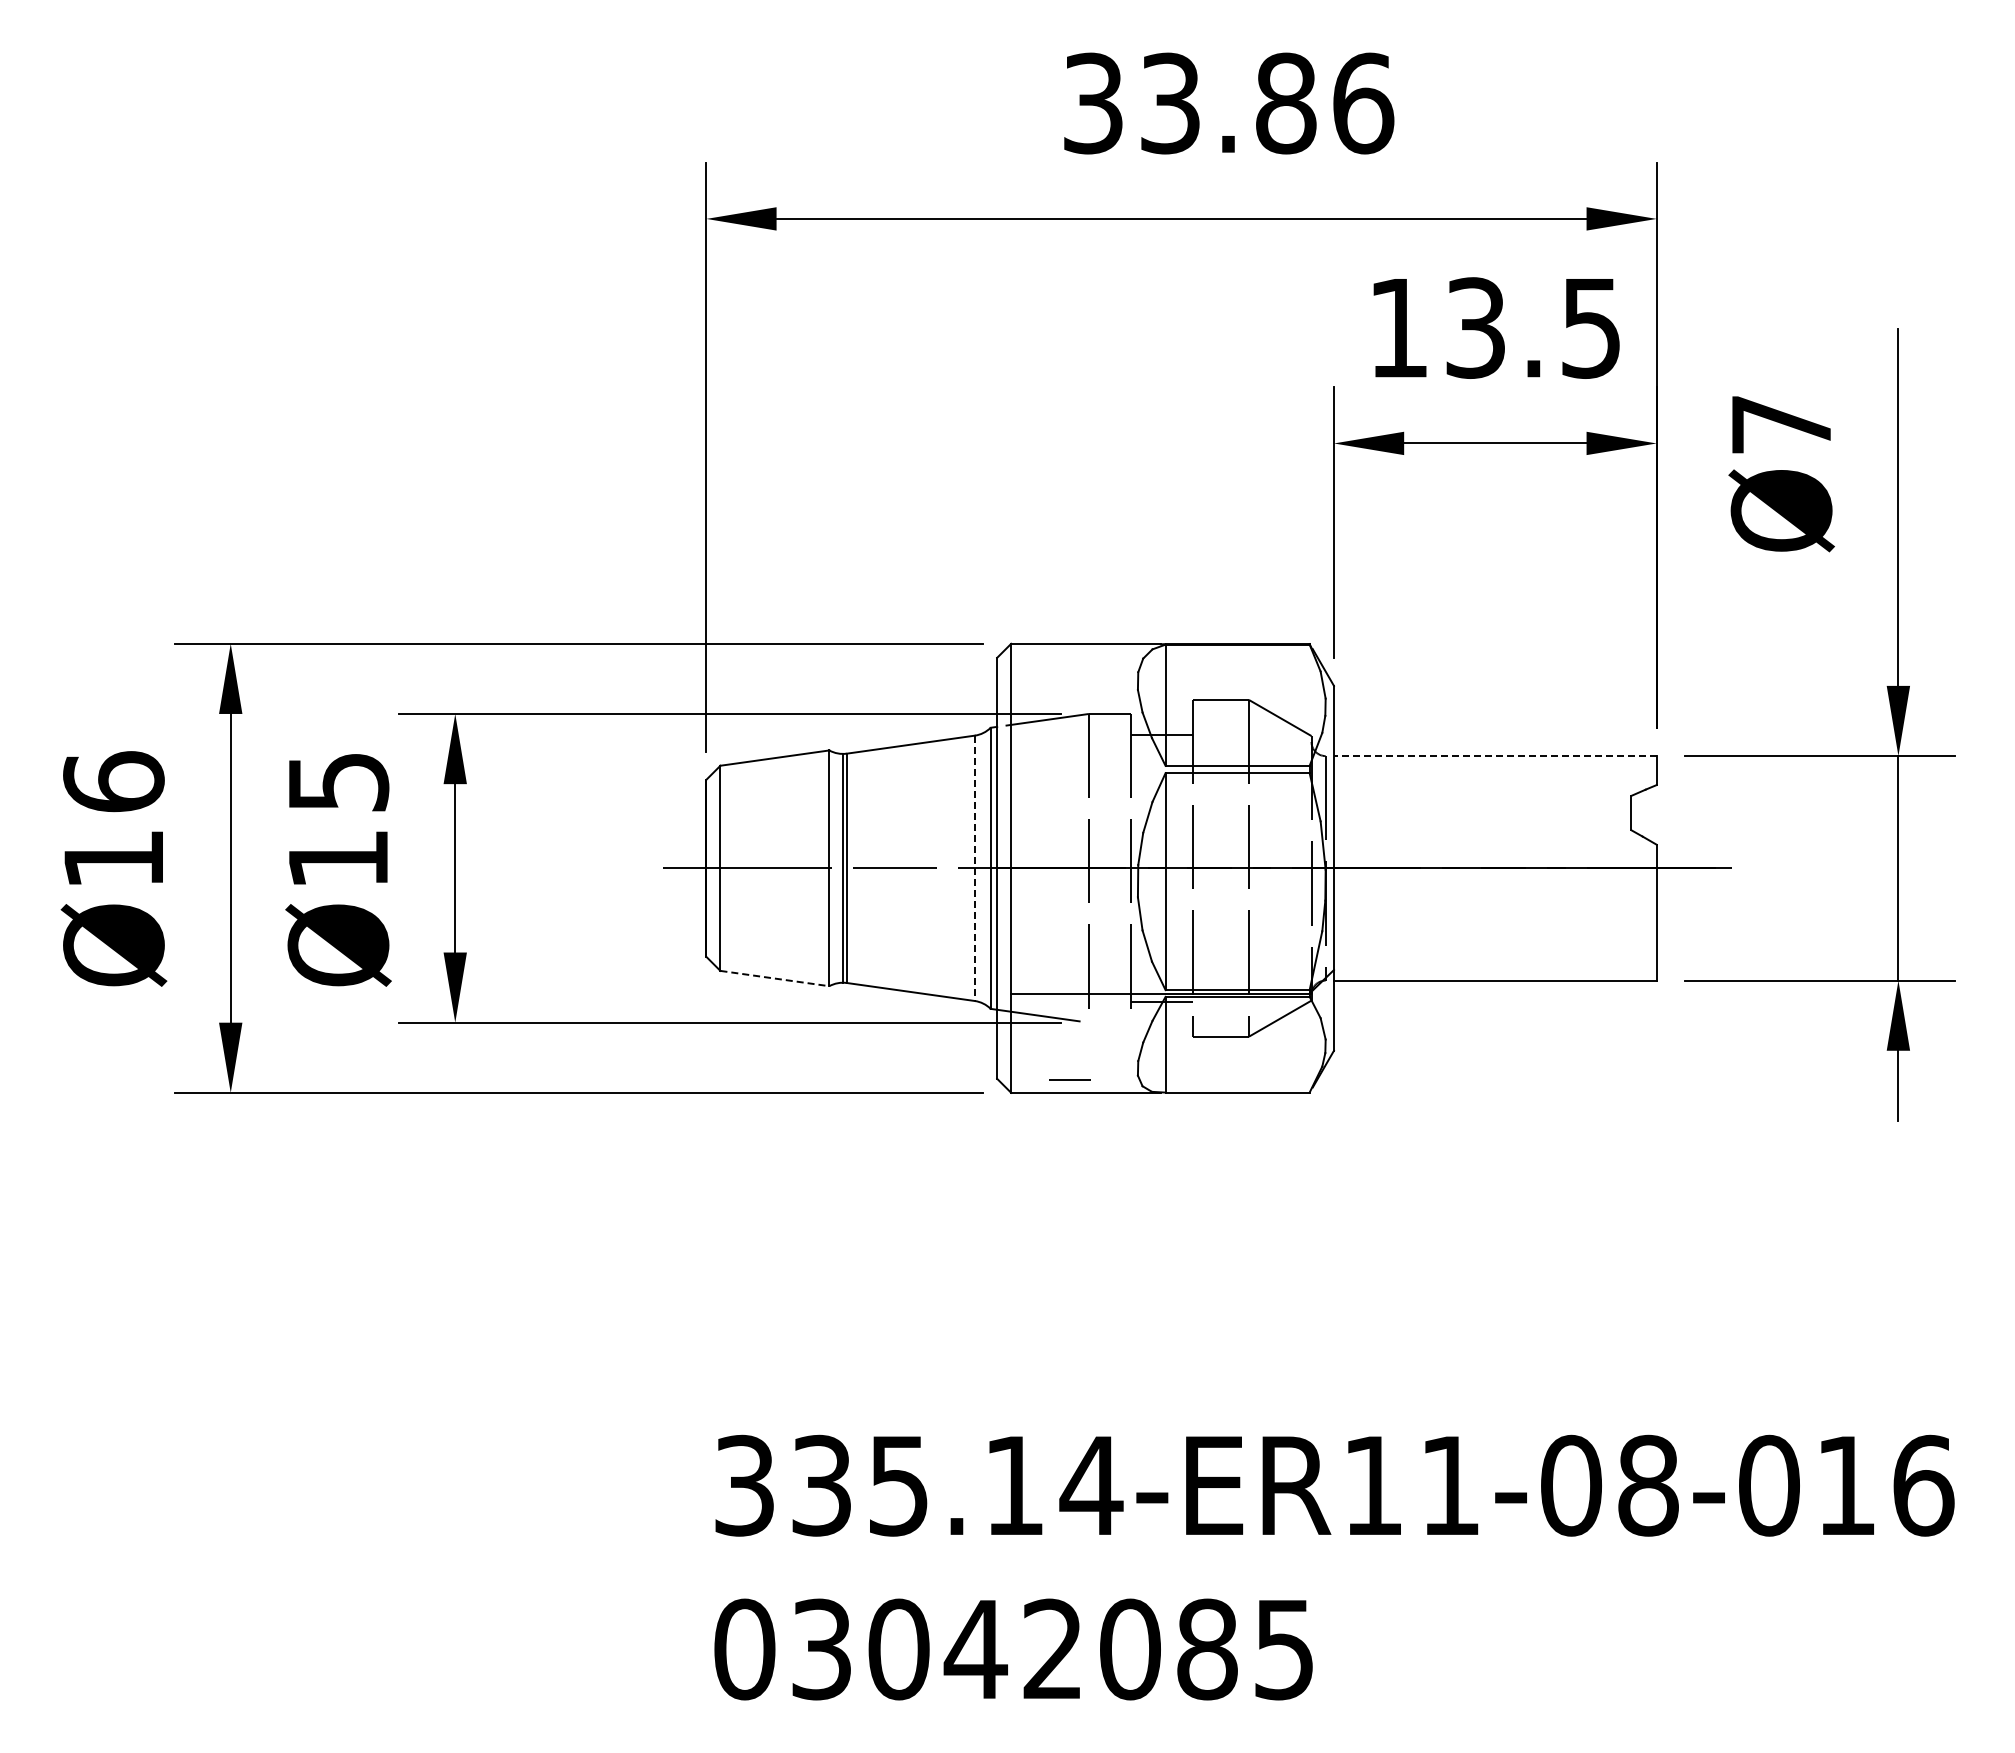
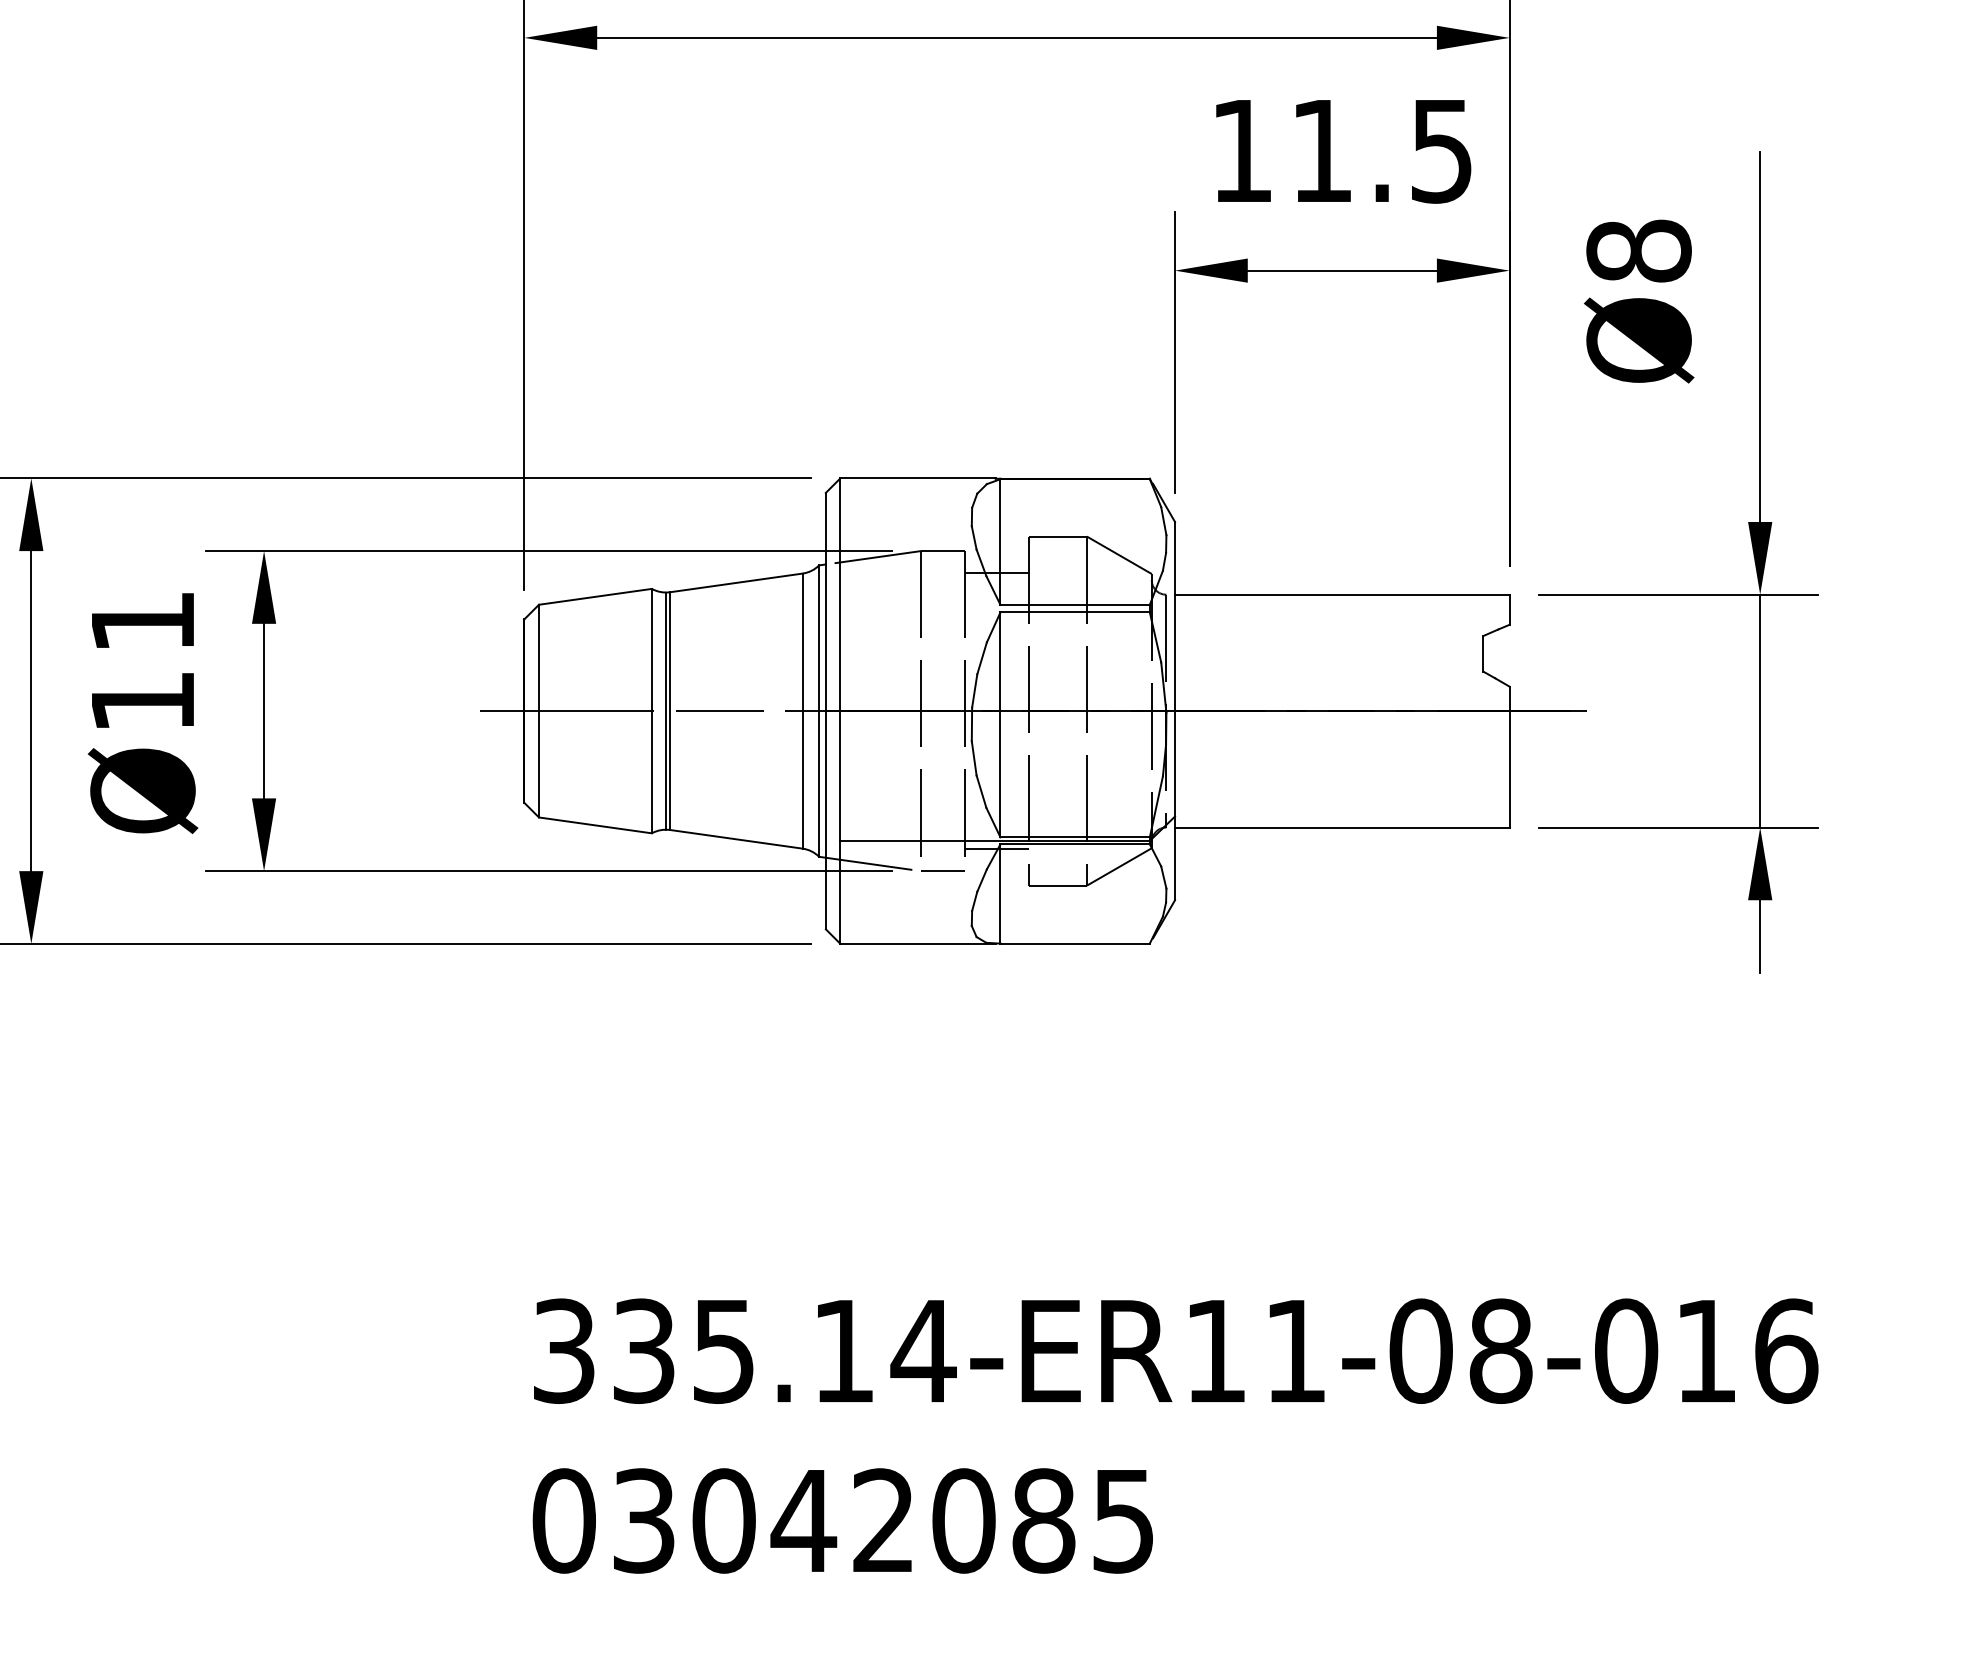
text: (1475, 327) -> (1321, 150), 13.5 -> 11.5
text: (1781, 424) -> (1638, 250), Ø7 -> Ø8
line: (1494, 756) -> (1341, 595), dashed -> solid
text: (339, 782) -> (144, 622), Ø15 -> Ø11
line: (974, 868) -> (802, 711), dashed -> solid
line: (774, 978) -> (595, 825), dashed -> solid
line: (1069, 1079) -> (942, 870), moved

